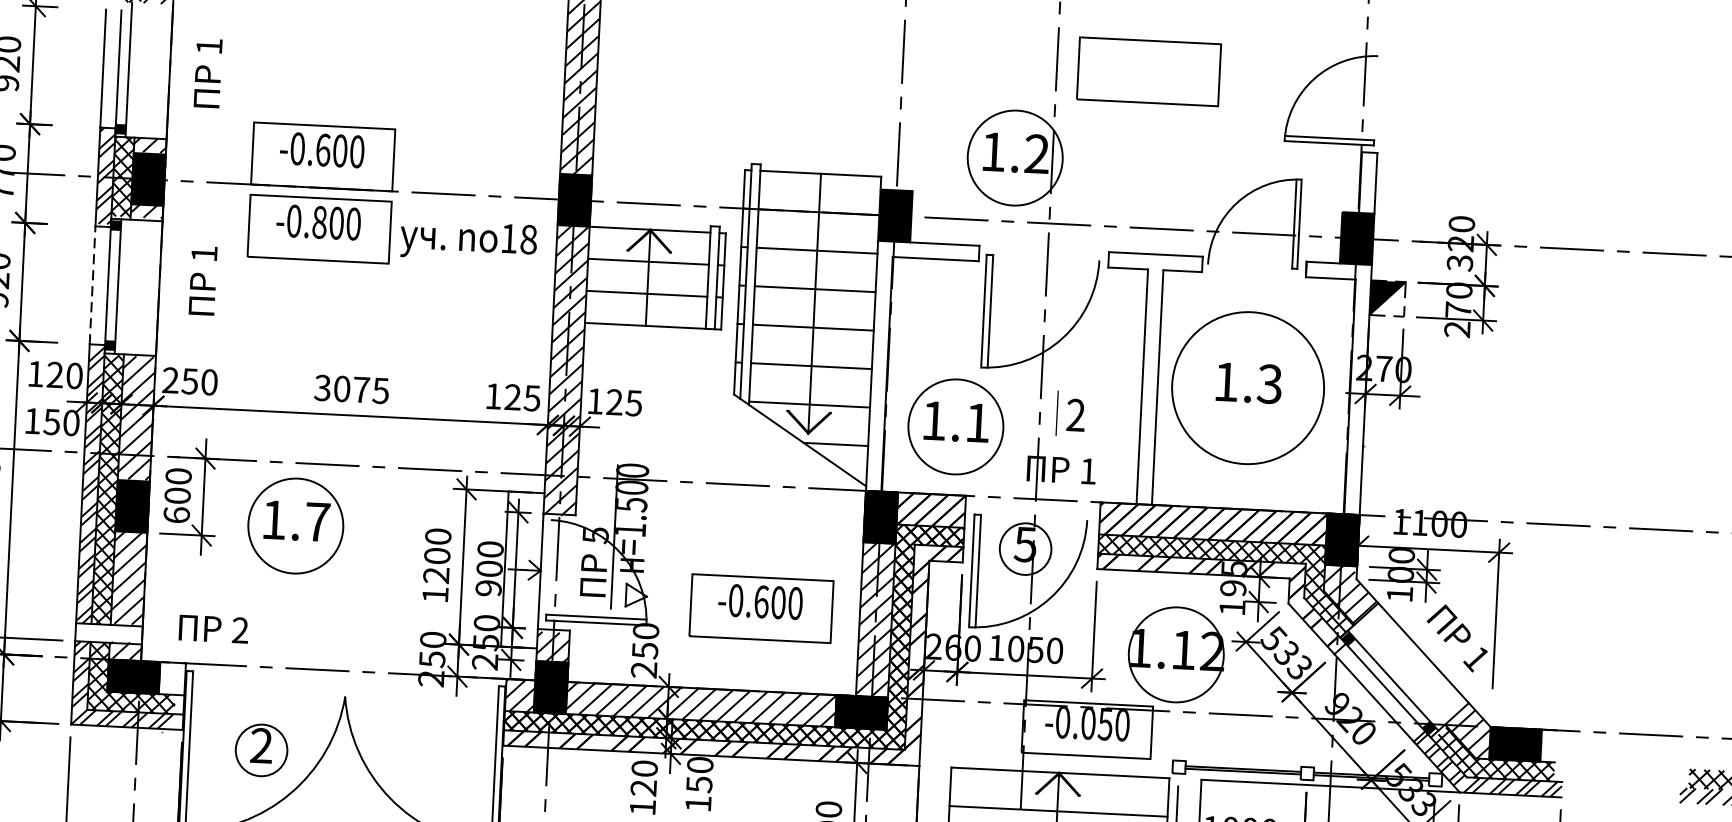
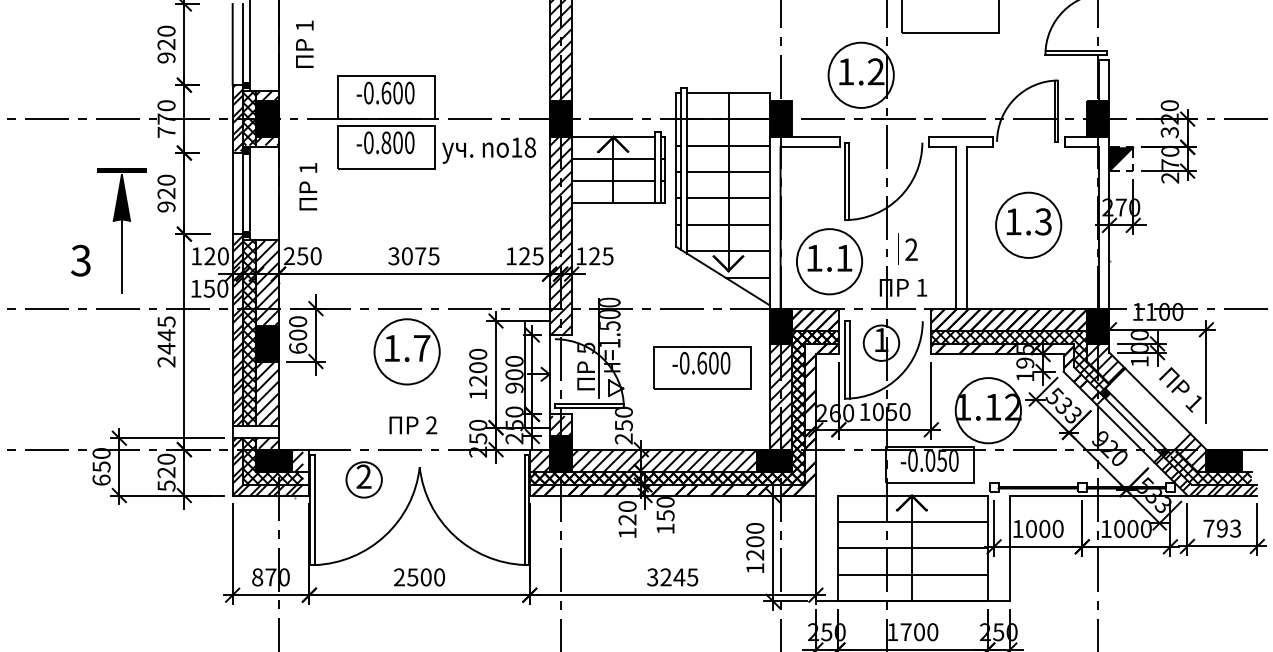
line: (92, 285) -> (232, 193), dashed -> solid
circle: (1247, 386) -> (1028, 224), size x0.62
part: (294, 525) -> (406, 351), moved
text: (1024, 545) -> (880, 340), 5 -> 1
part: (761, 608) -> (702, 367), moved
text: (214, 629) -> (413, 425), moved
hatch: (167, 678) -> (297, 460), added
part: (260, 749) -> (363, 479), moved

